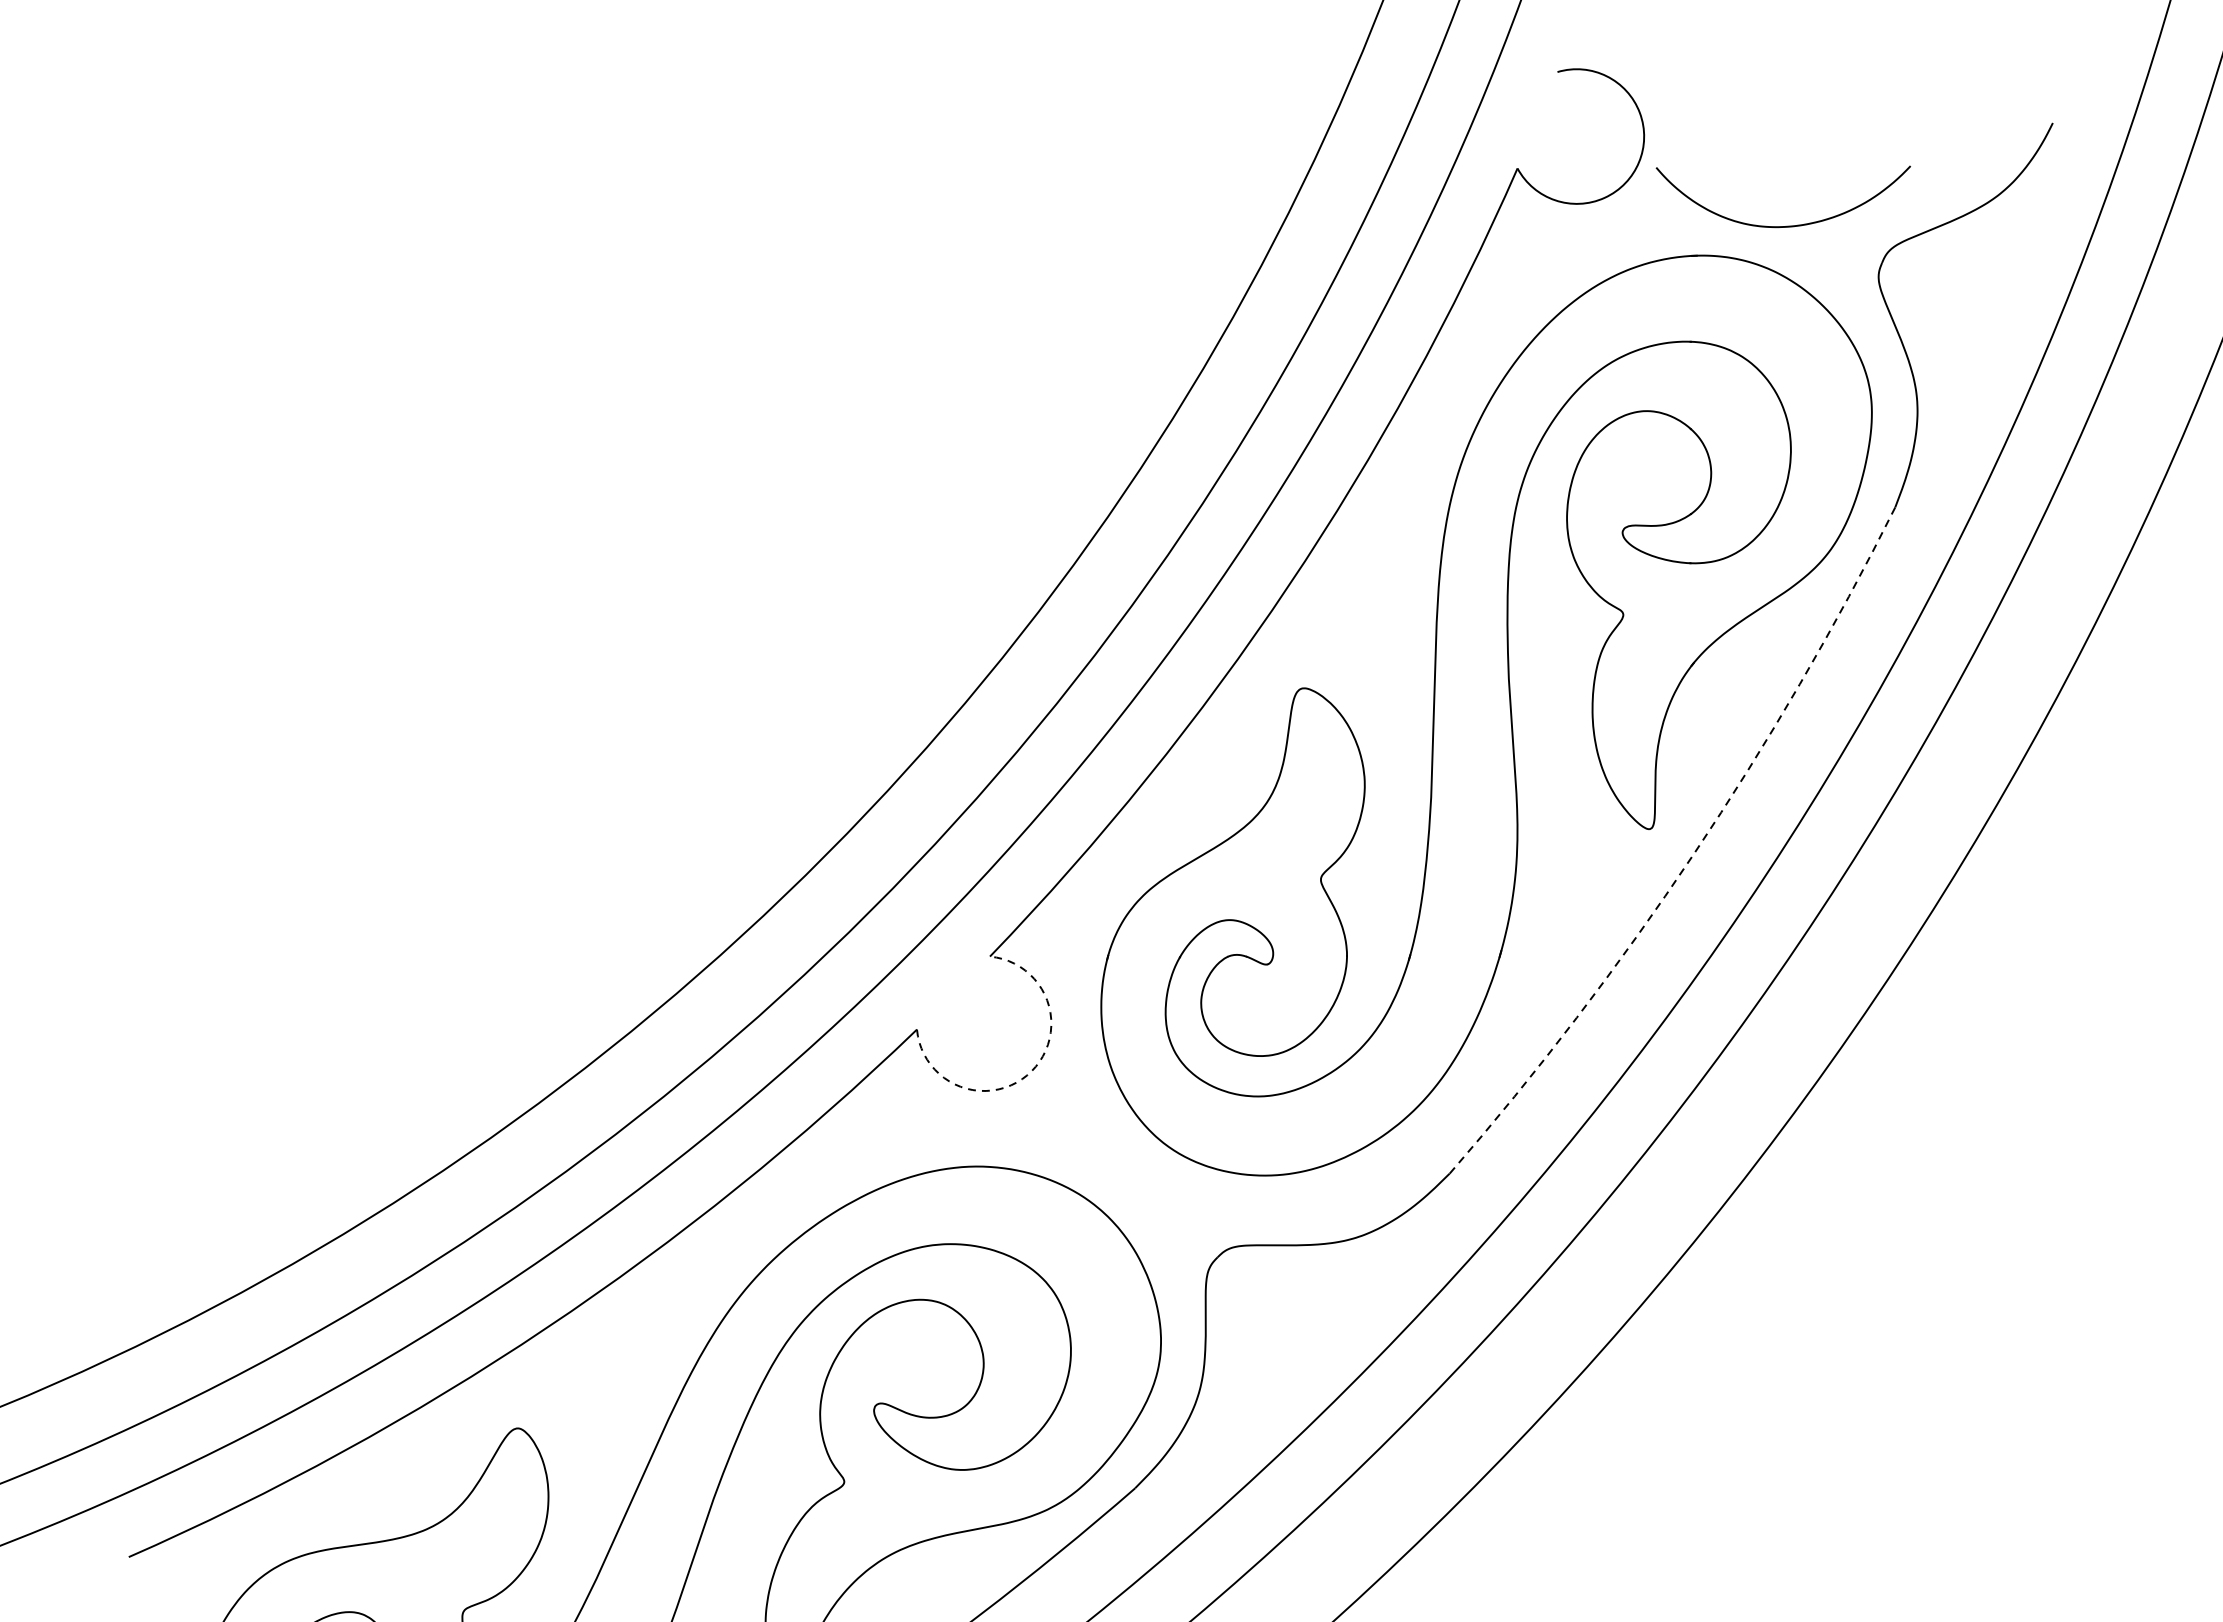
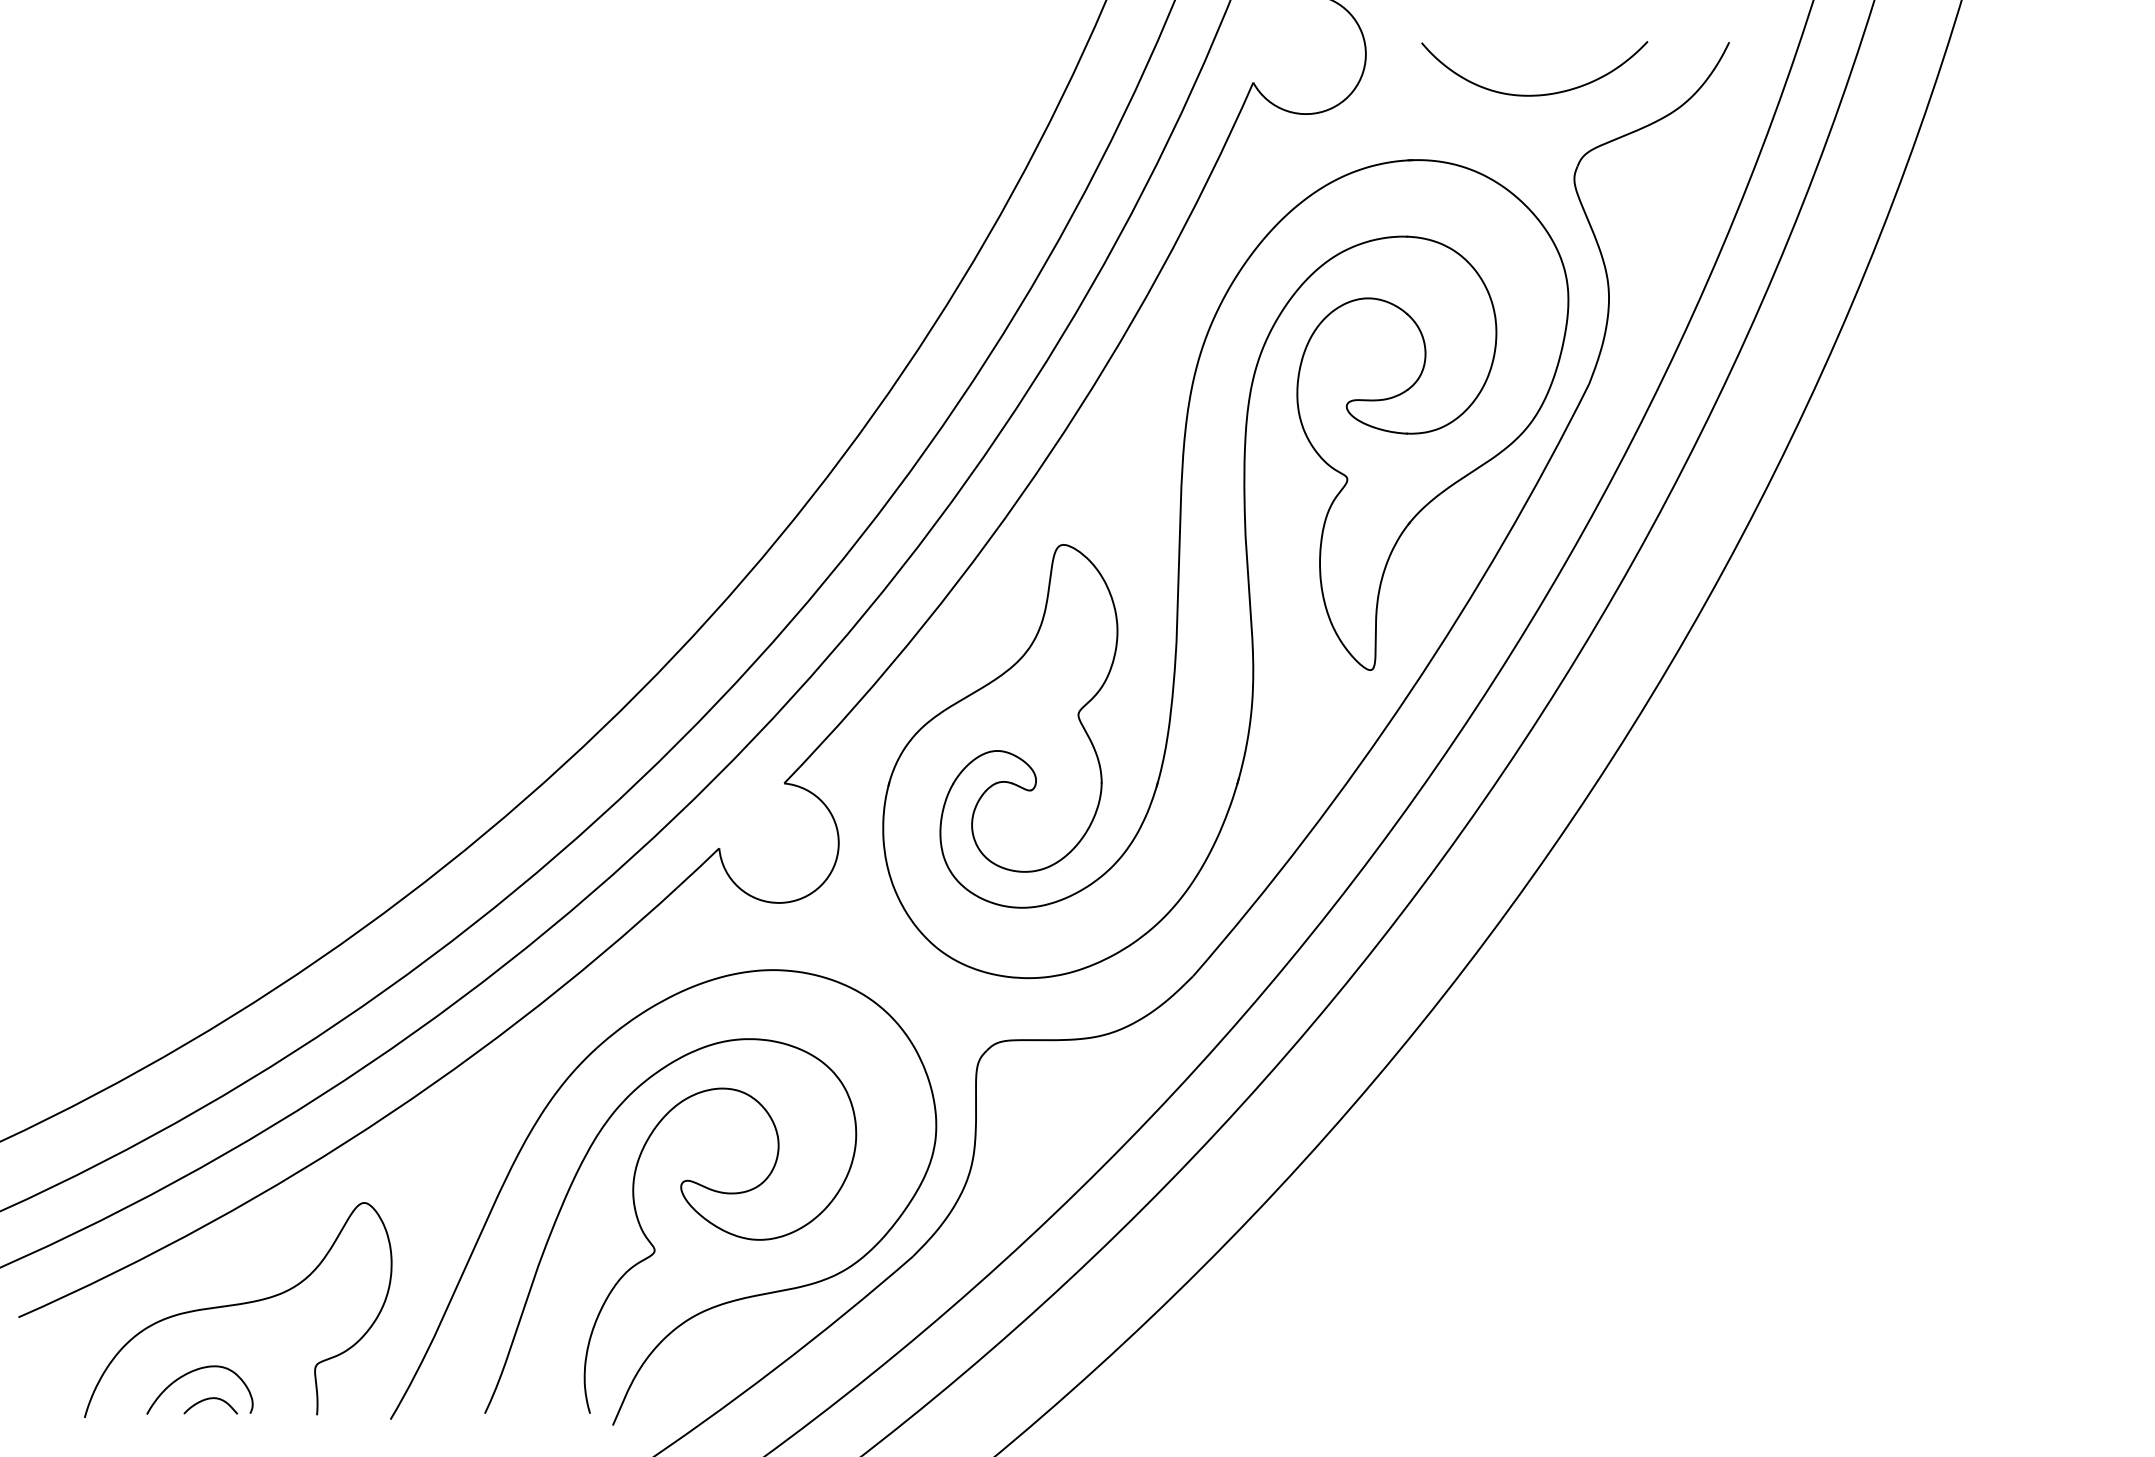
curve: (1783, 225) -> (1534, 94), moved
arc: (1693, 854) -> (1409, 692), dashed -> solid
arc: (1031, 1071) -> (821, 885), dashed -> solid

